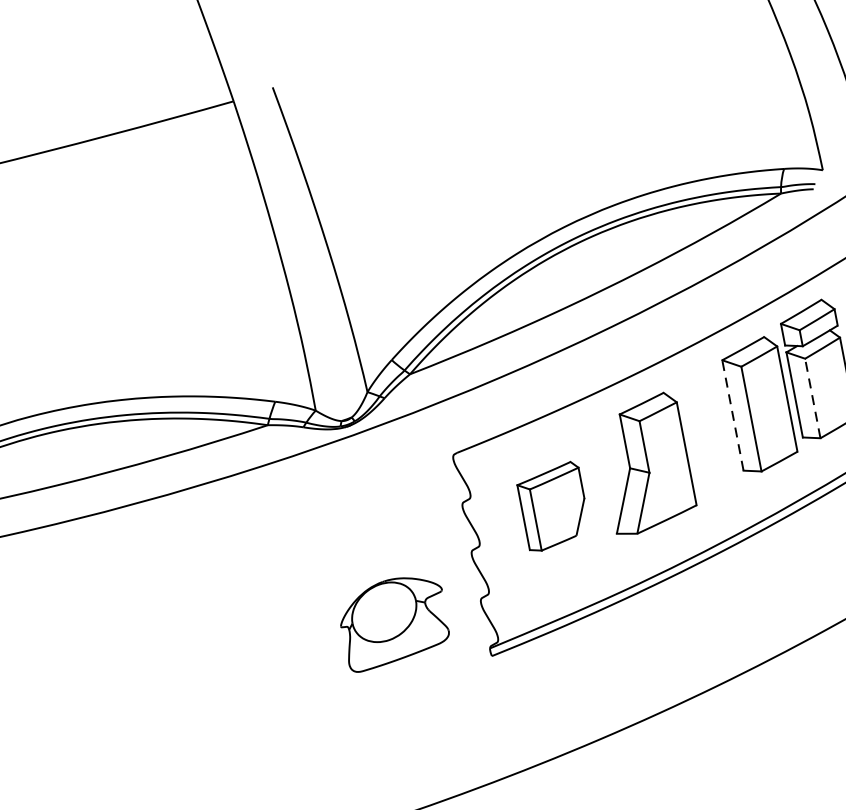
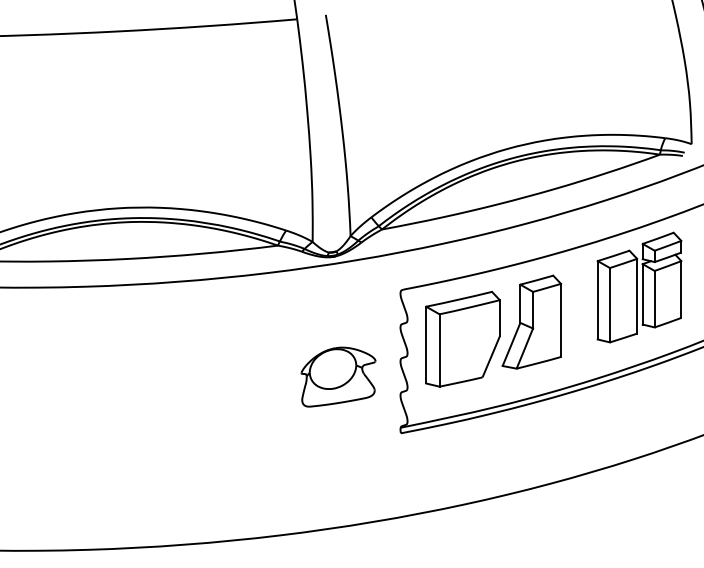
line: (812, 397) -> (654, 298), dashed -> solid
line: (732, 414) -> (597, 299), dashed -> solid
part: (552, 505) -> (462, 338), size x1.67
part: (394, 621) -> (338, 376), moved

